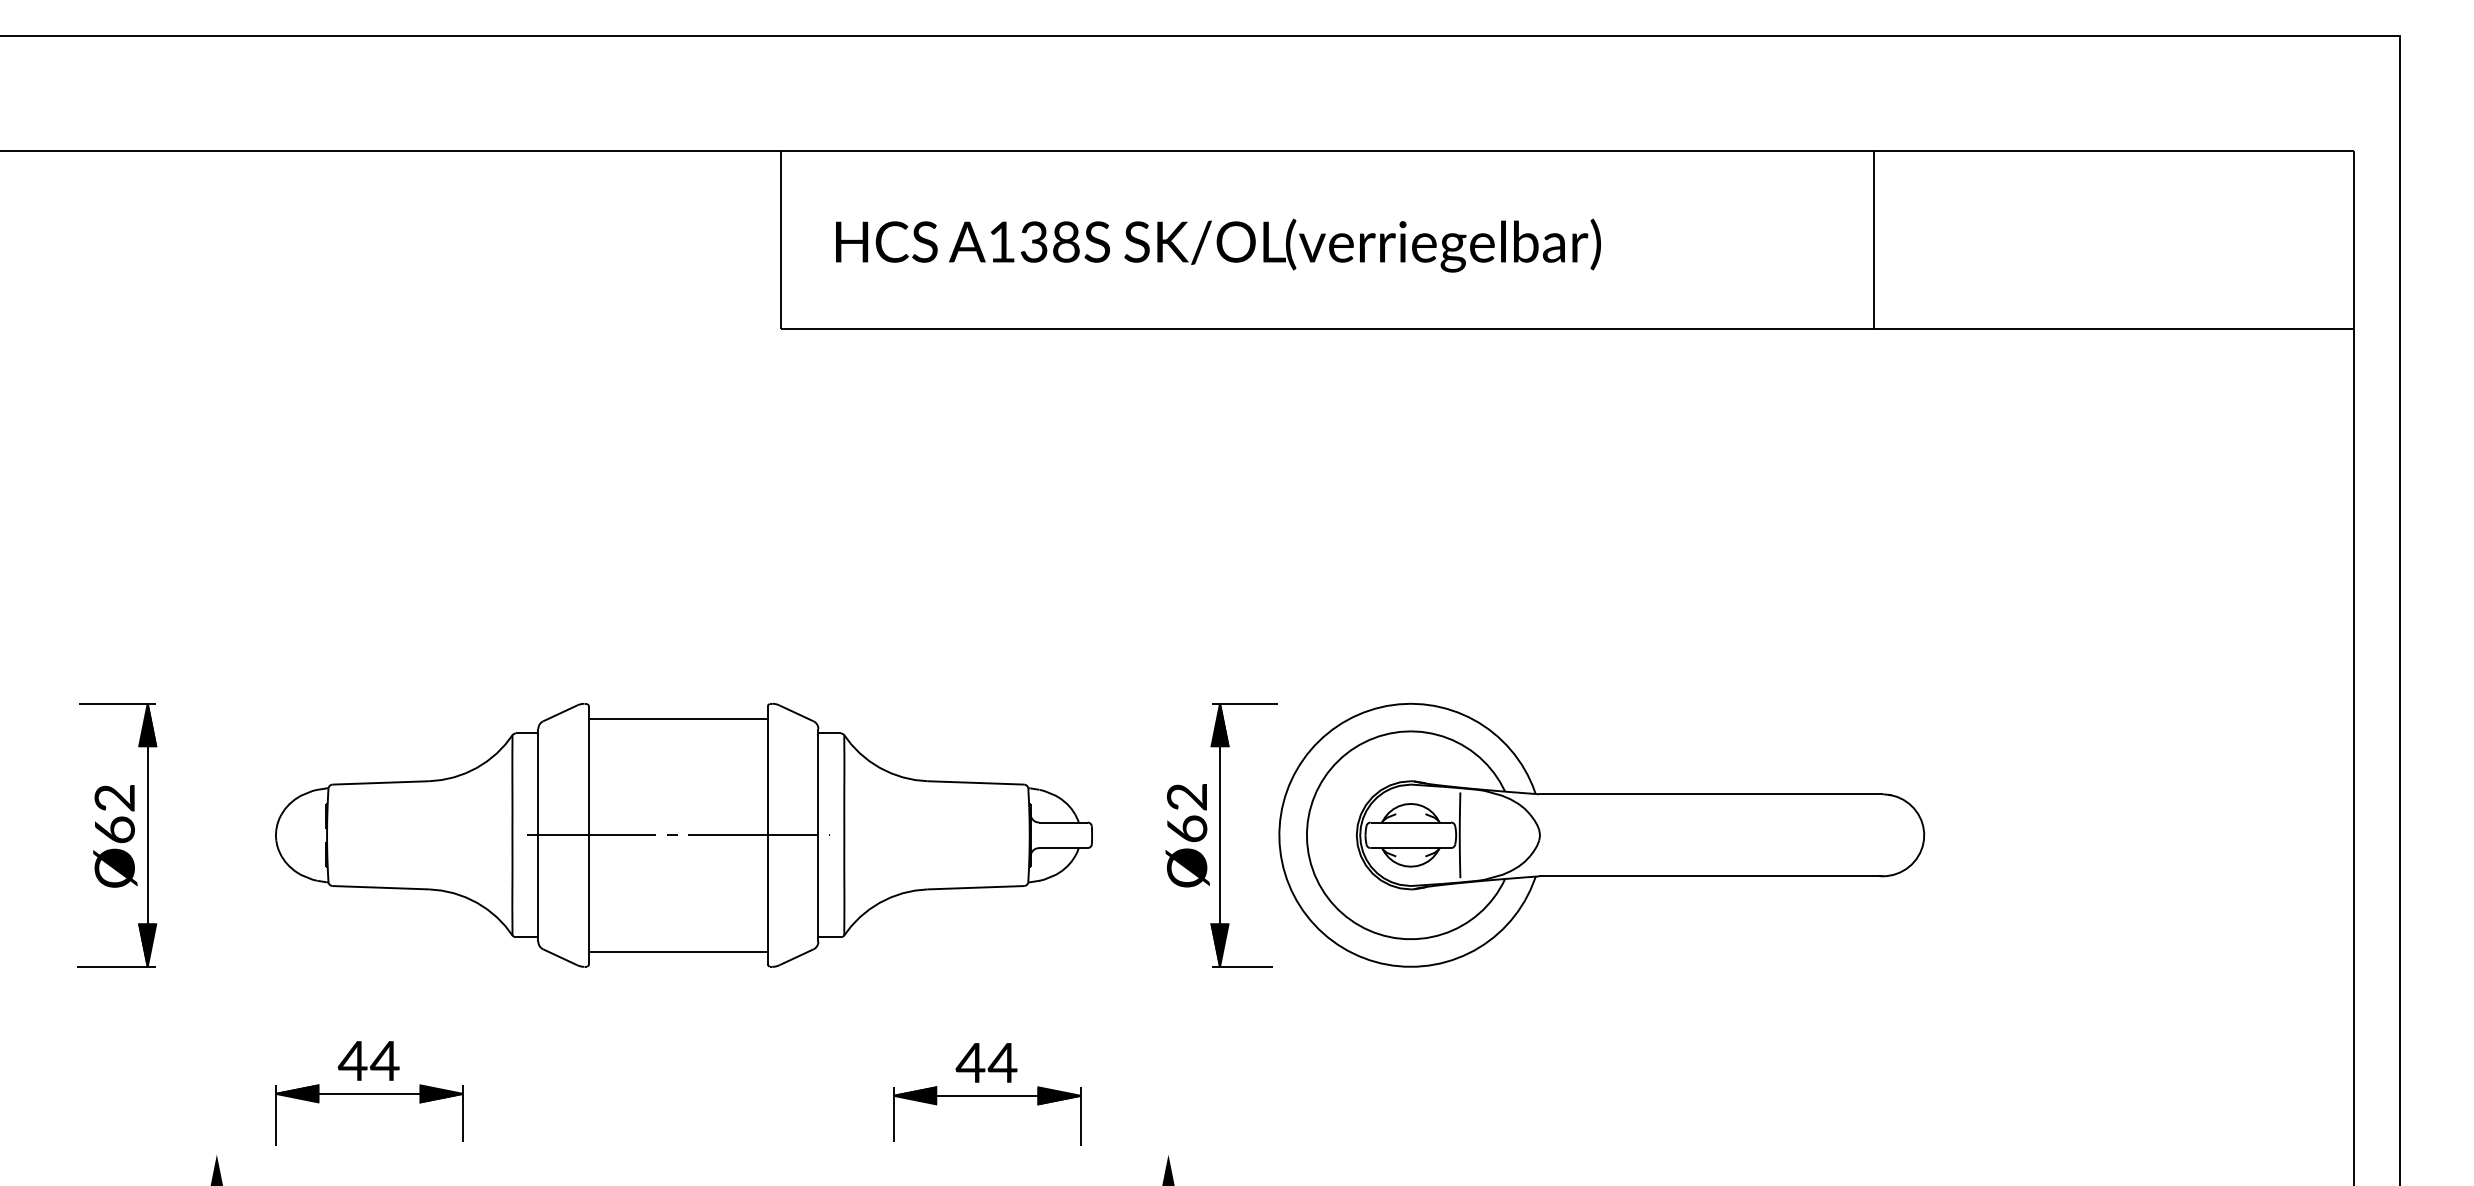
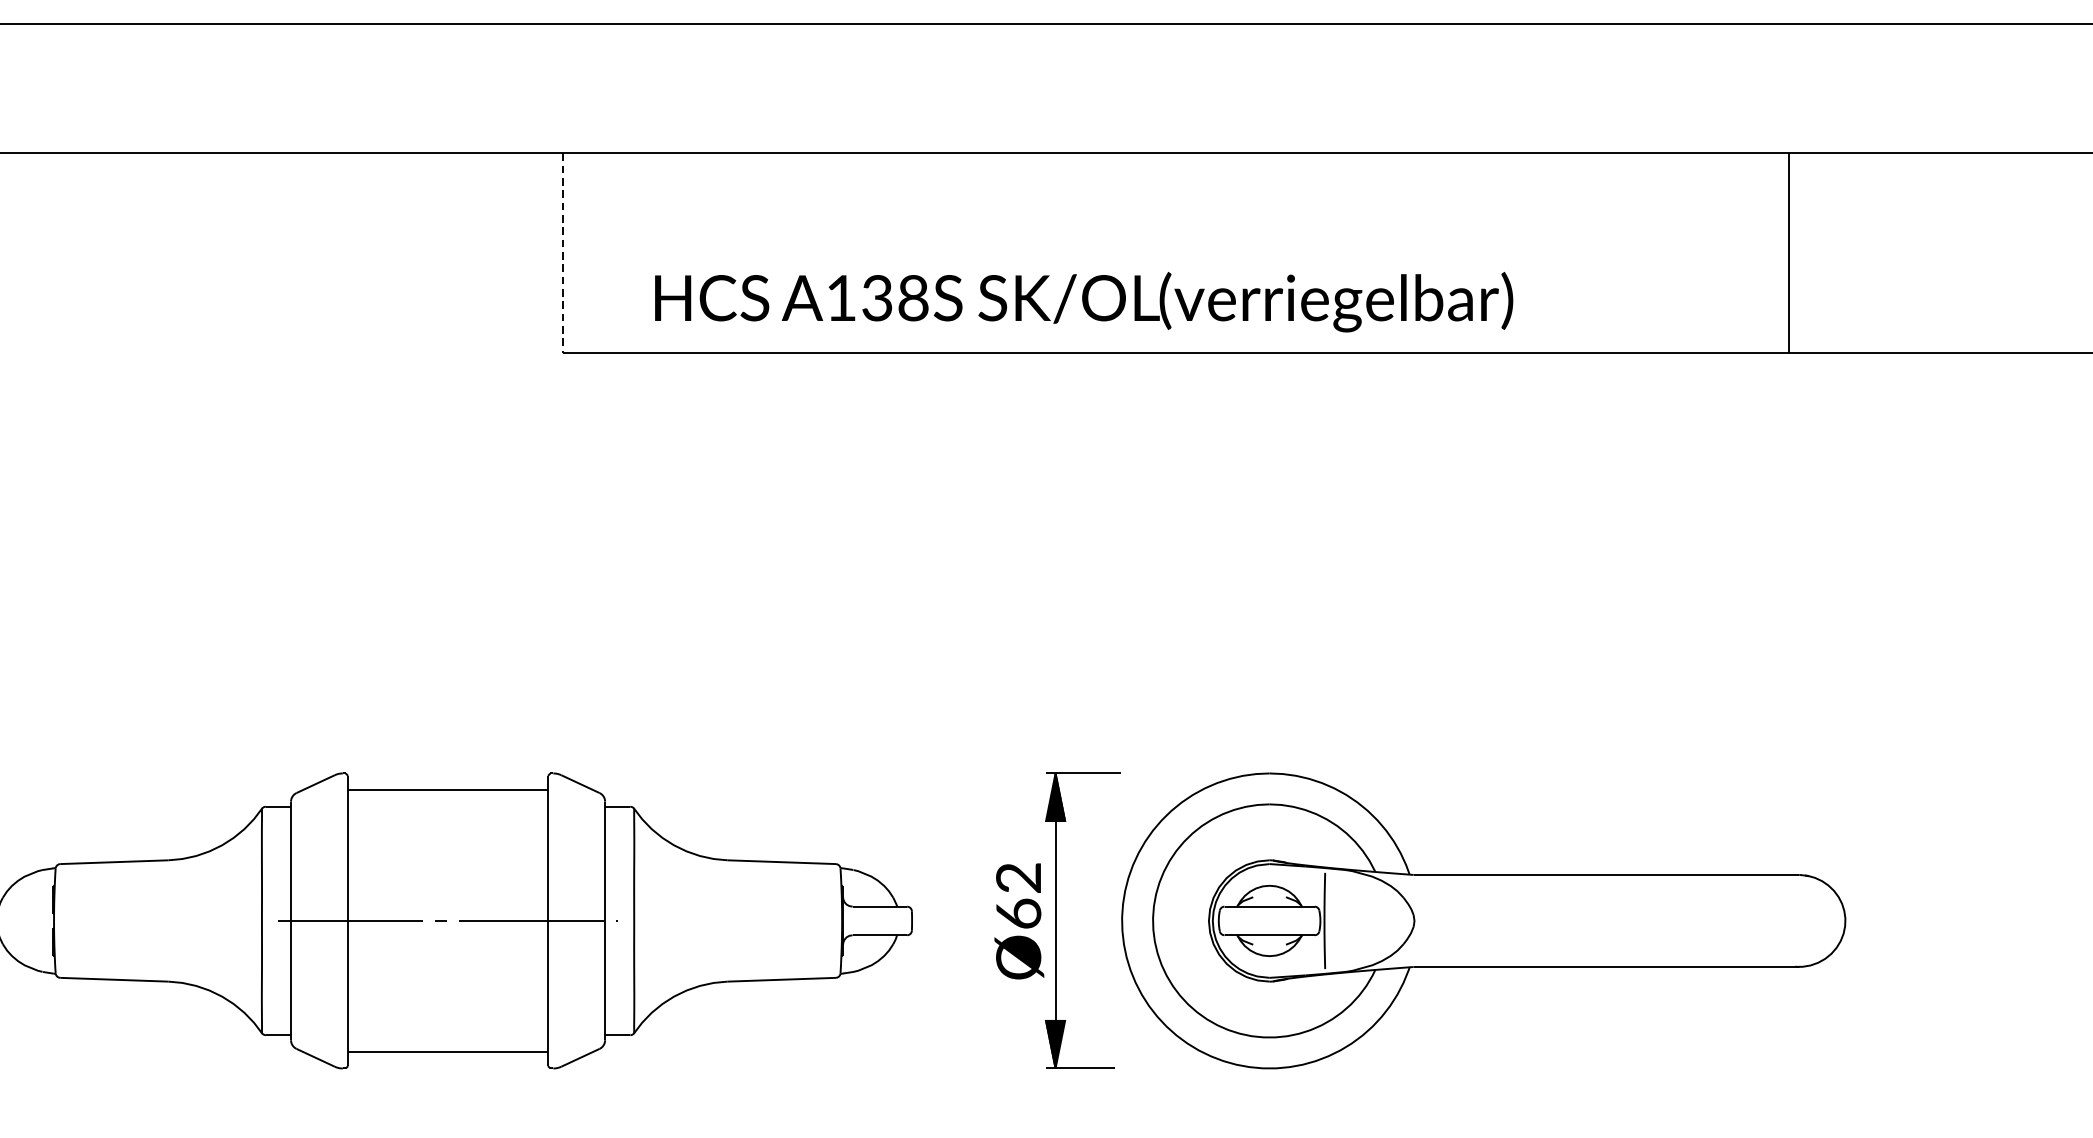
line: (780, 240) -> (562, 253), solid -> dashed
text: (1218, 245) -> (1084, 302), moved

